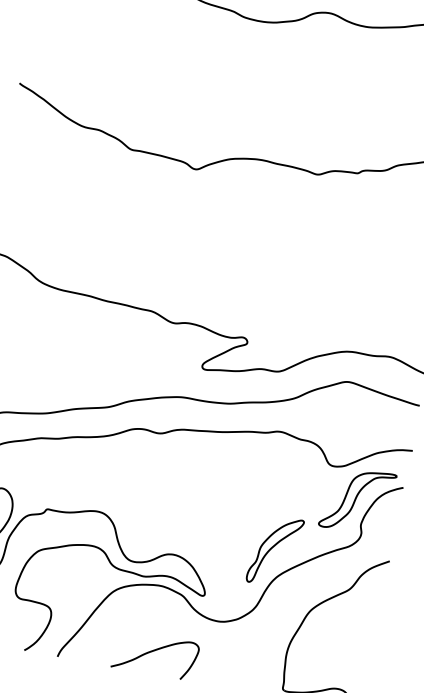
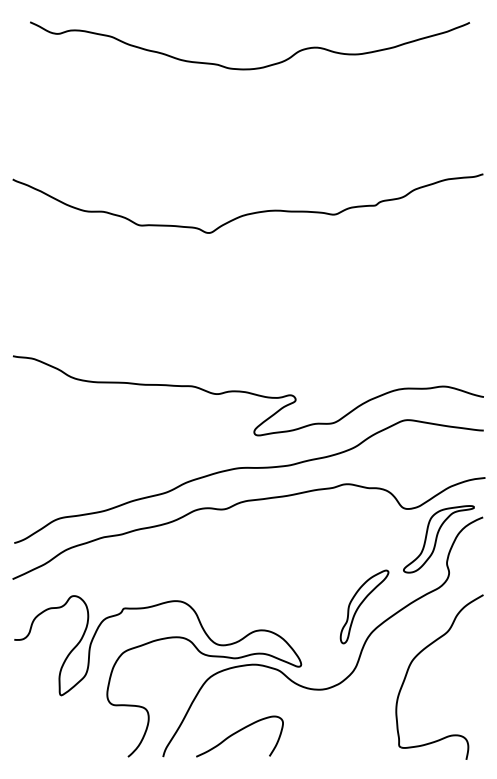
curve: (154, 651) -> (238, 732), moved

